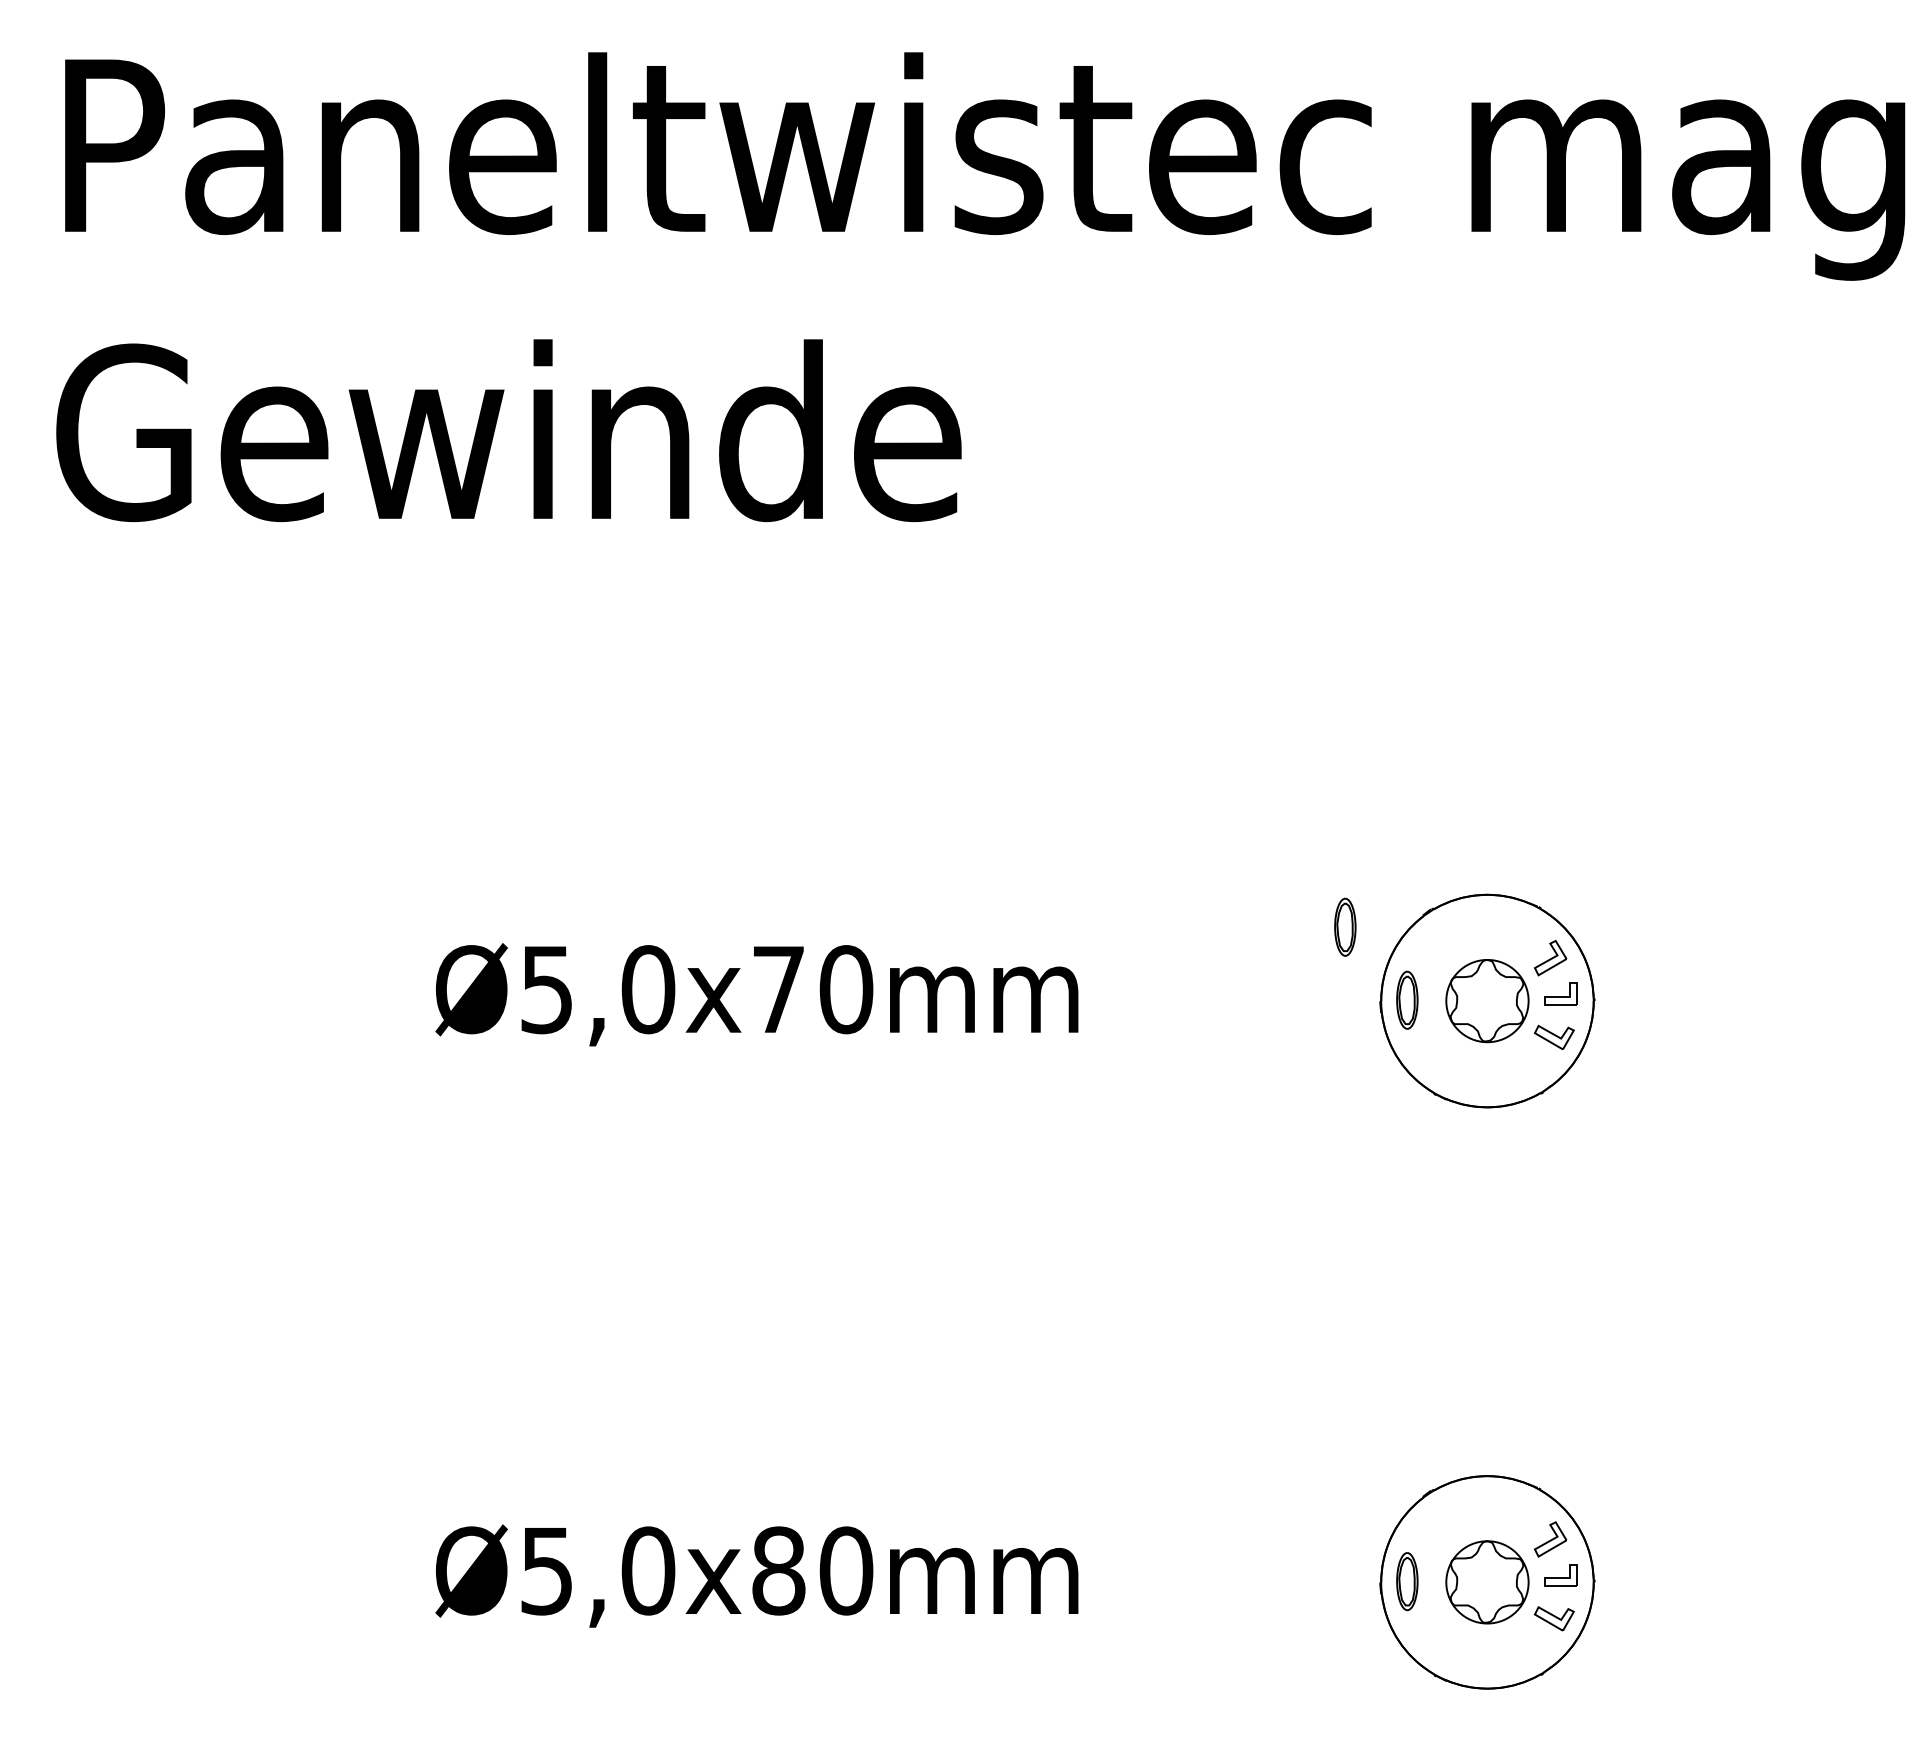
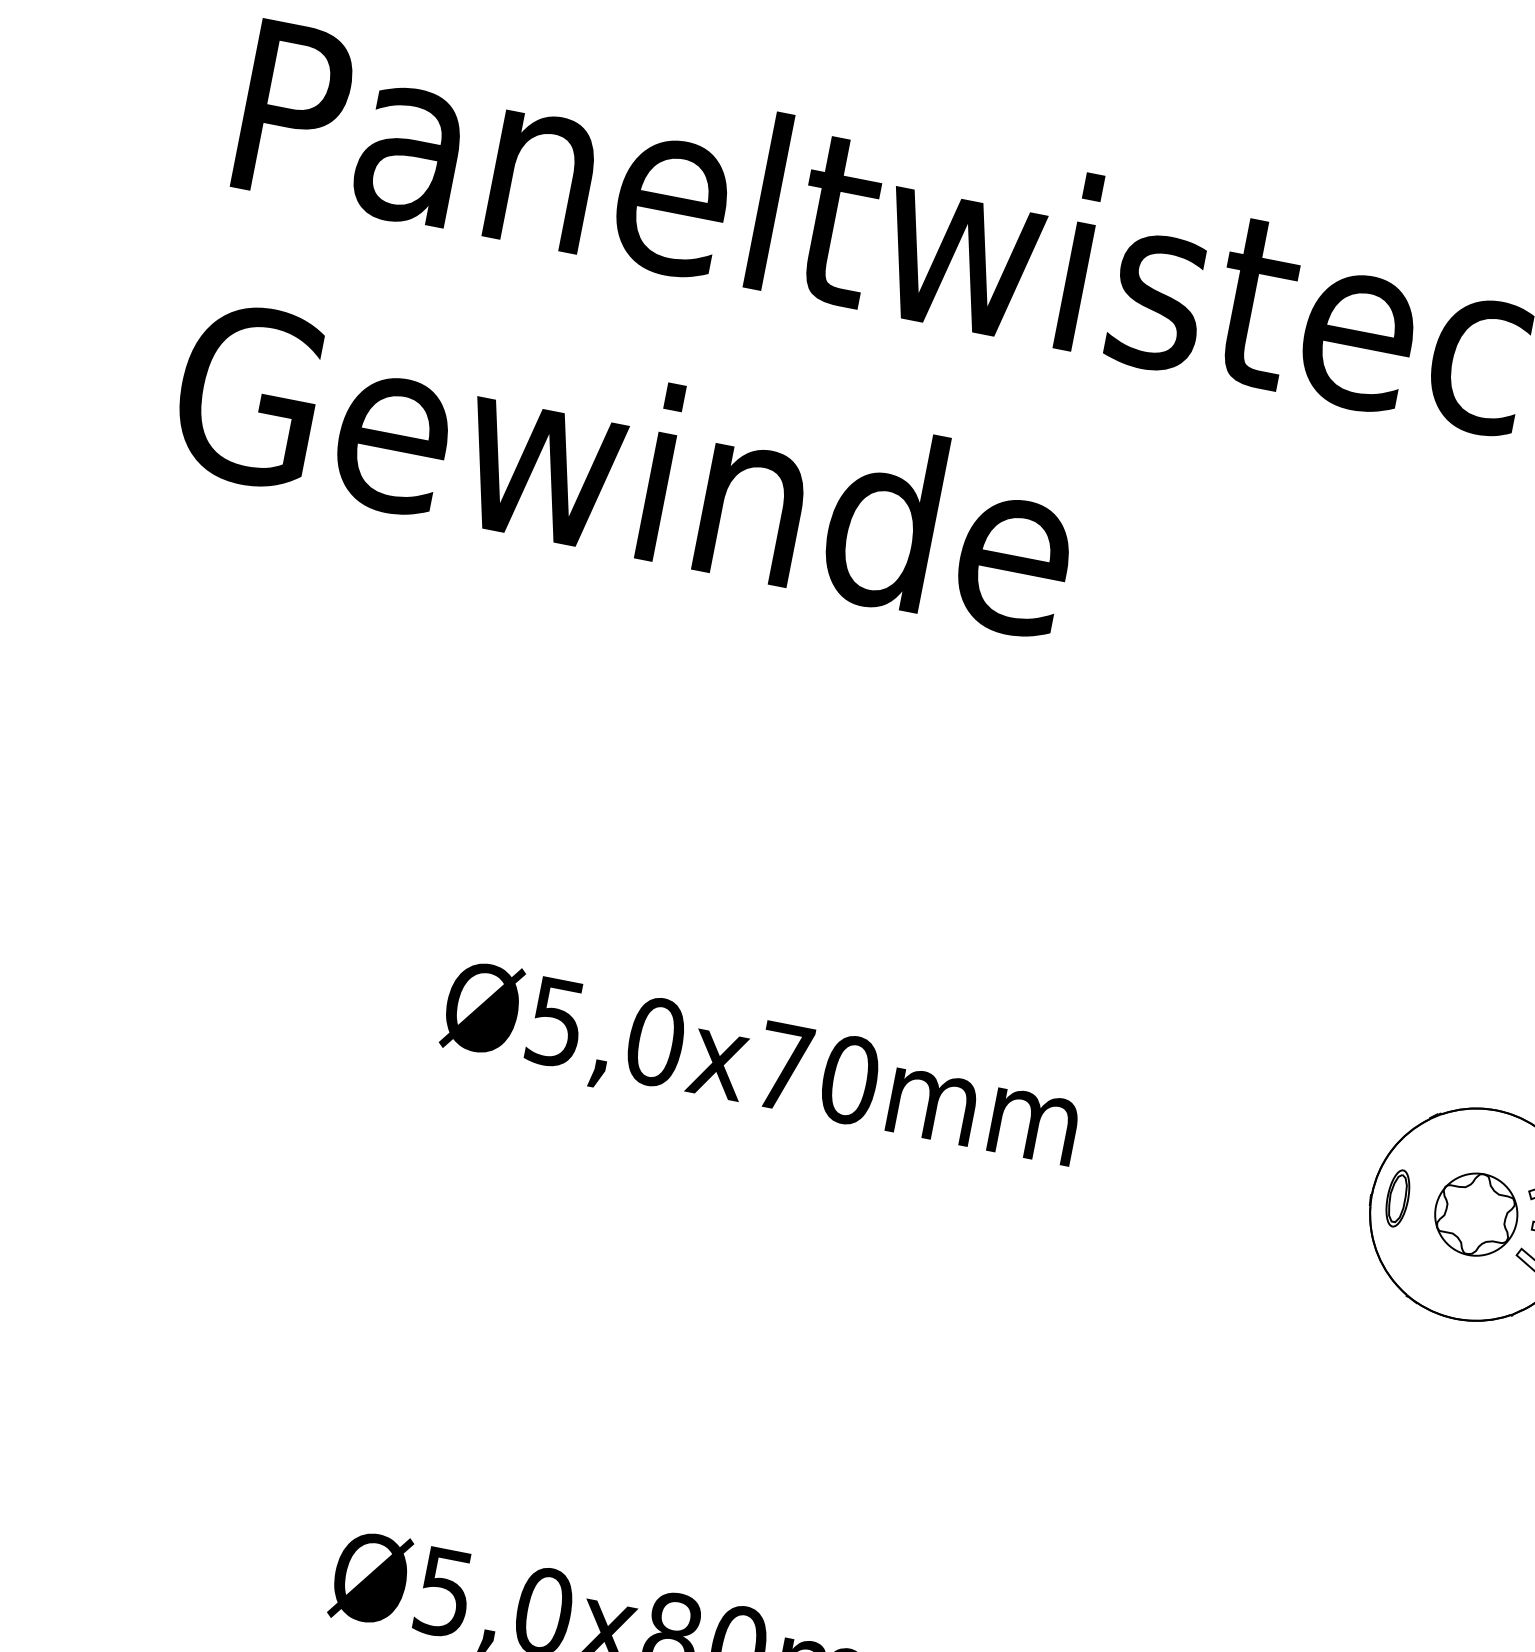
part: (1345, 926) -> (1351, 1114), removed

